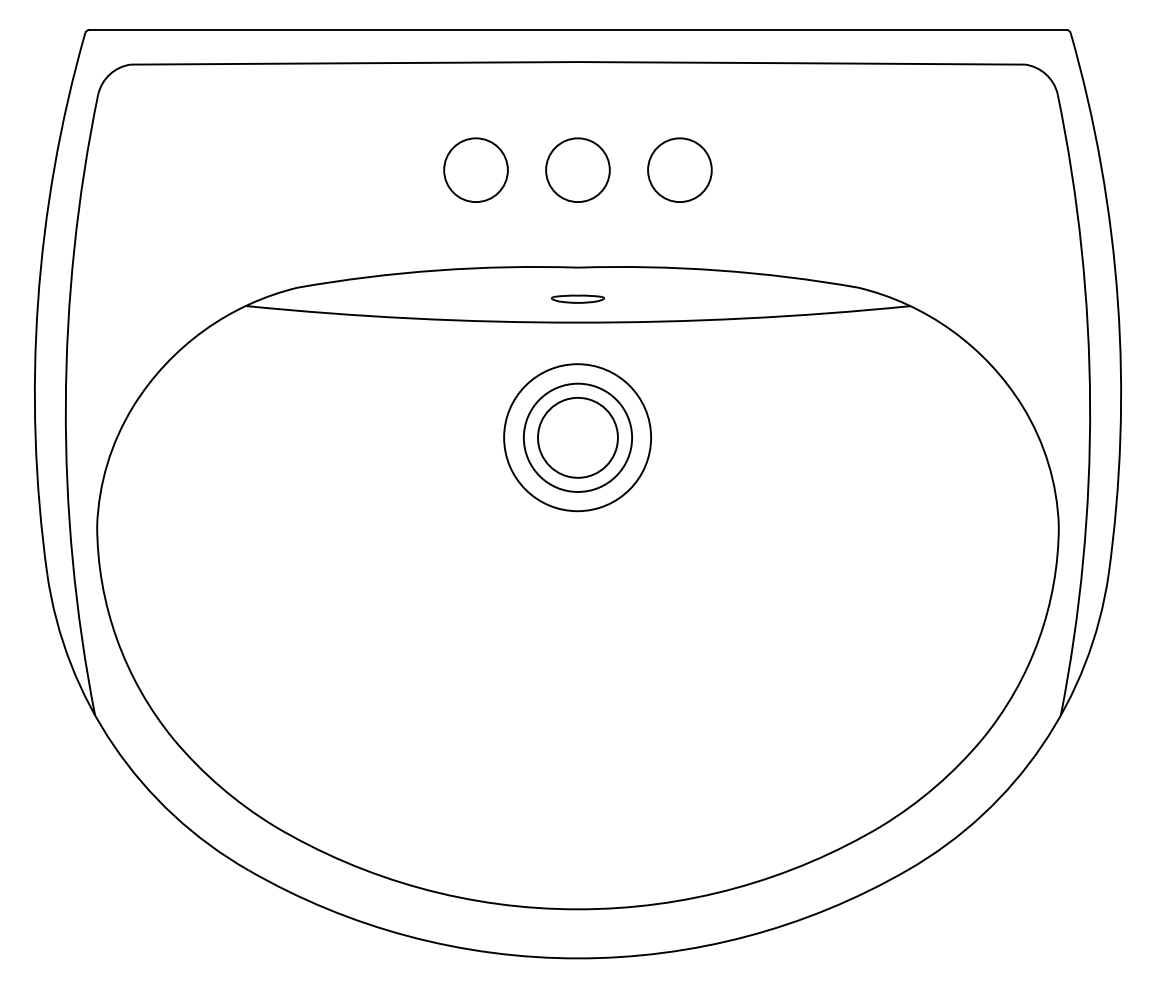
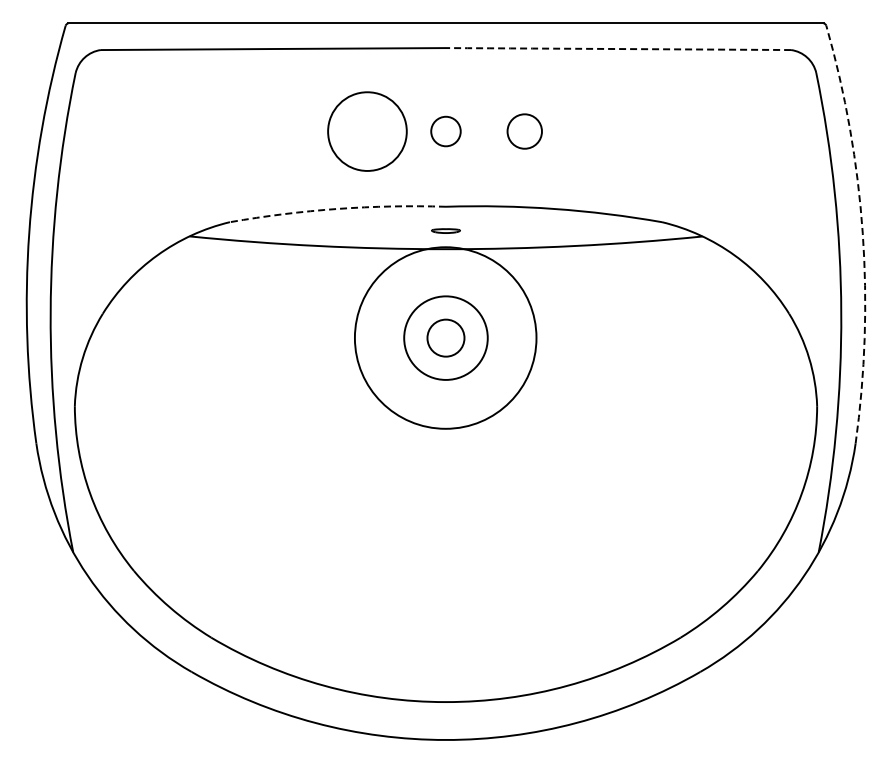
arc: (801, 63) -> (618, 49), solid -> dashed
circle: (475, 170) -> (366, 131), size x1.6
circle: (577, 170) -> (445, 131), size x0.6
circle: (679, 170) -> (524, 131), size x0.7
arc: (437, 269) -> (337, 208), solid -> dashed
part: (577, 298) -> (445, 230), size x0.7
arc: (1117, 302) -> (862, 233), solid -> dashed
circle: (577, 436) -> (445, 337), size x1.6
circle: (577, 438) -> (445, 338), size x0.6

